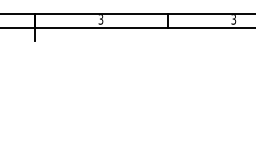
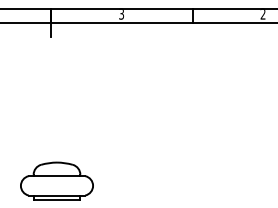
text: (233, 19) -> (262, 14), 3 -> 2

